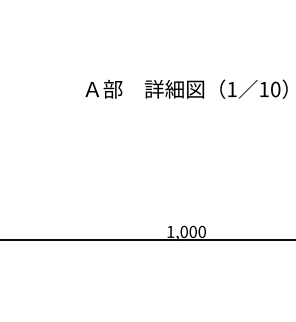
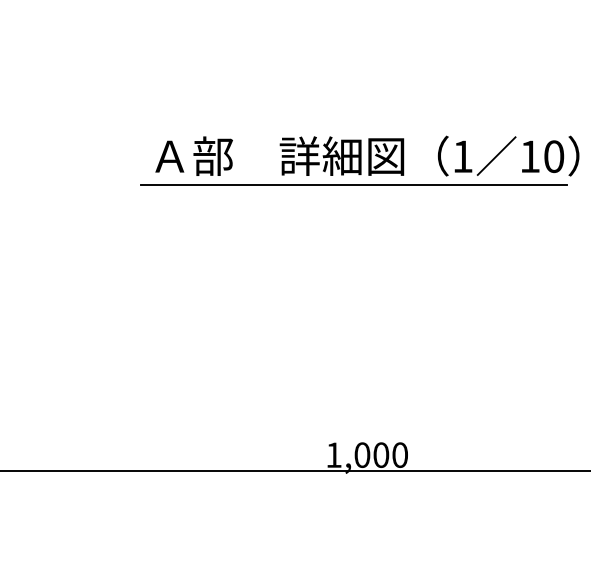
line: (179, 103) -> (352, 185), added

